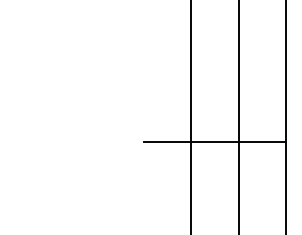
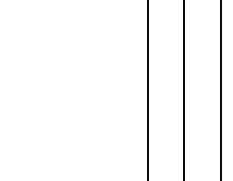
line: (214, 141) -> (165, 109), removed

